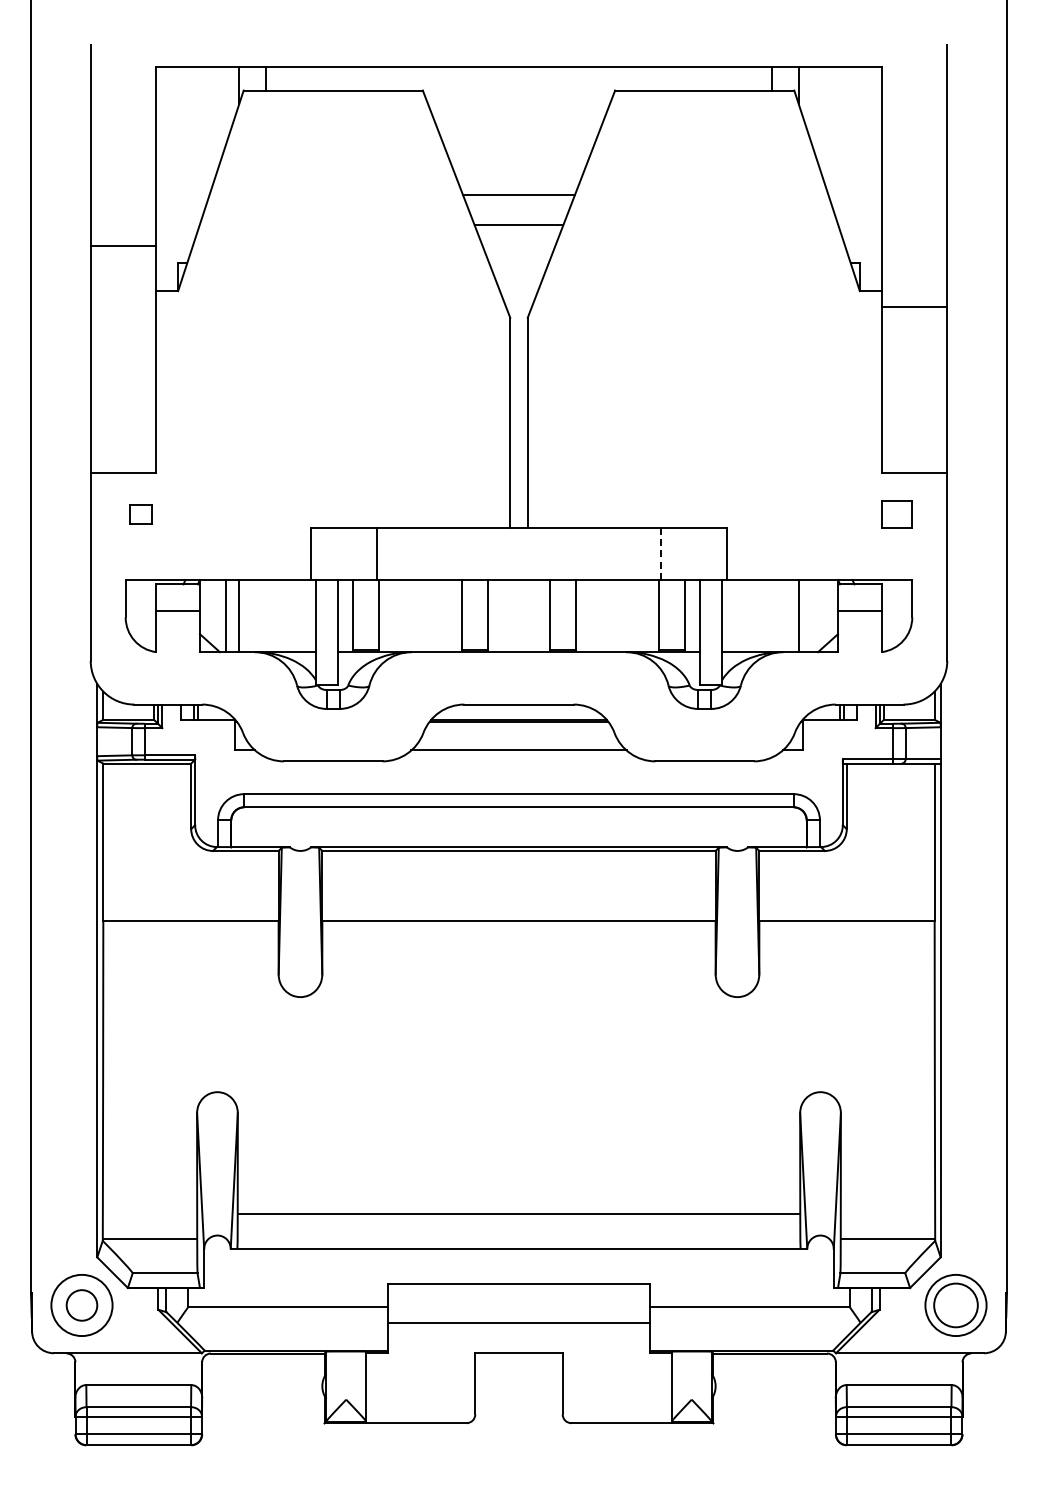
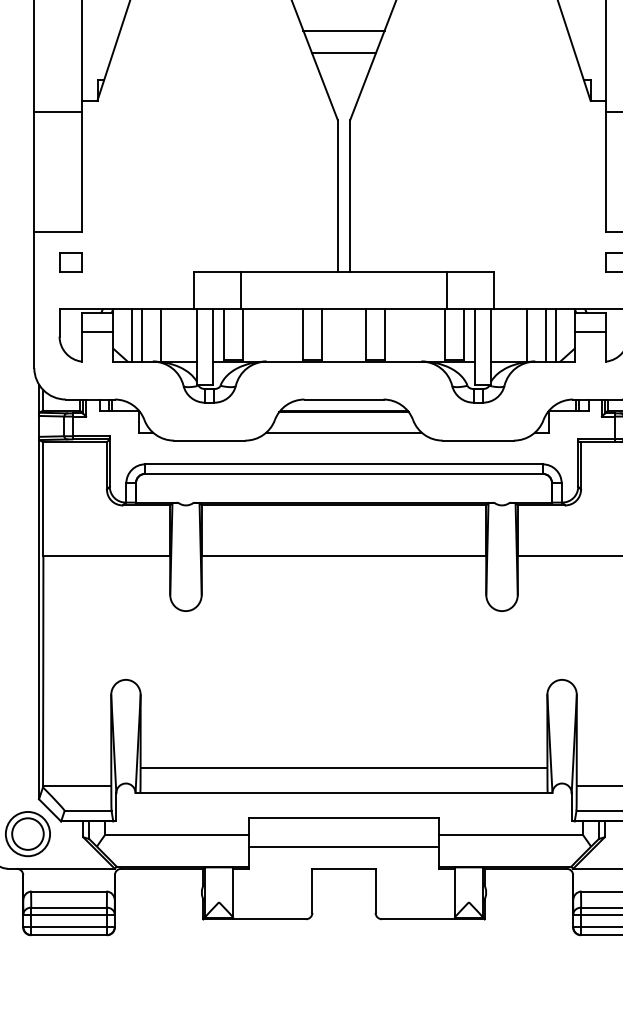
line: (123, 245) -> (57, 111), moved
part: (140, 514) -> (70, 262), size x1.43
line: (661, 554) -> (447, 291), dashed -> solid
line: (265, 616) -> (160, 335), added
line: (772, 616) -> (527, 335), added
line: (811, 616) -> (555, 335), added
circle: (81, 1305) -> (27, 834), size x1.43

